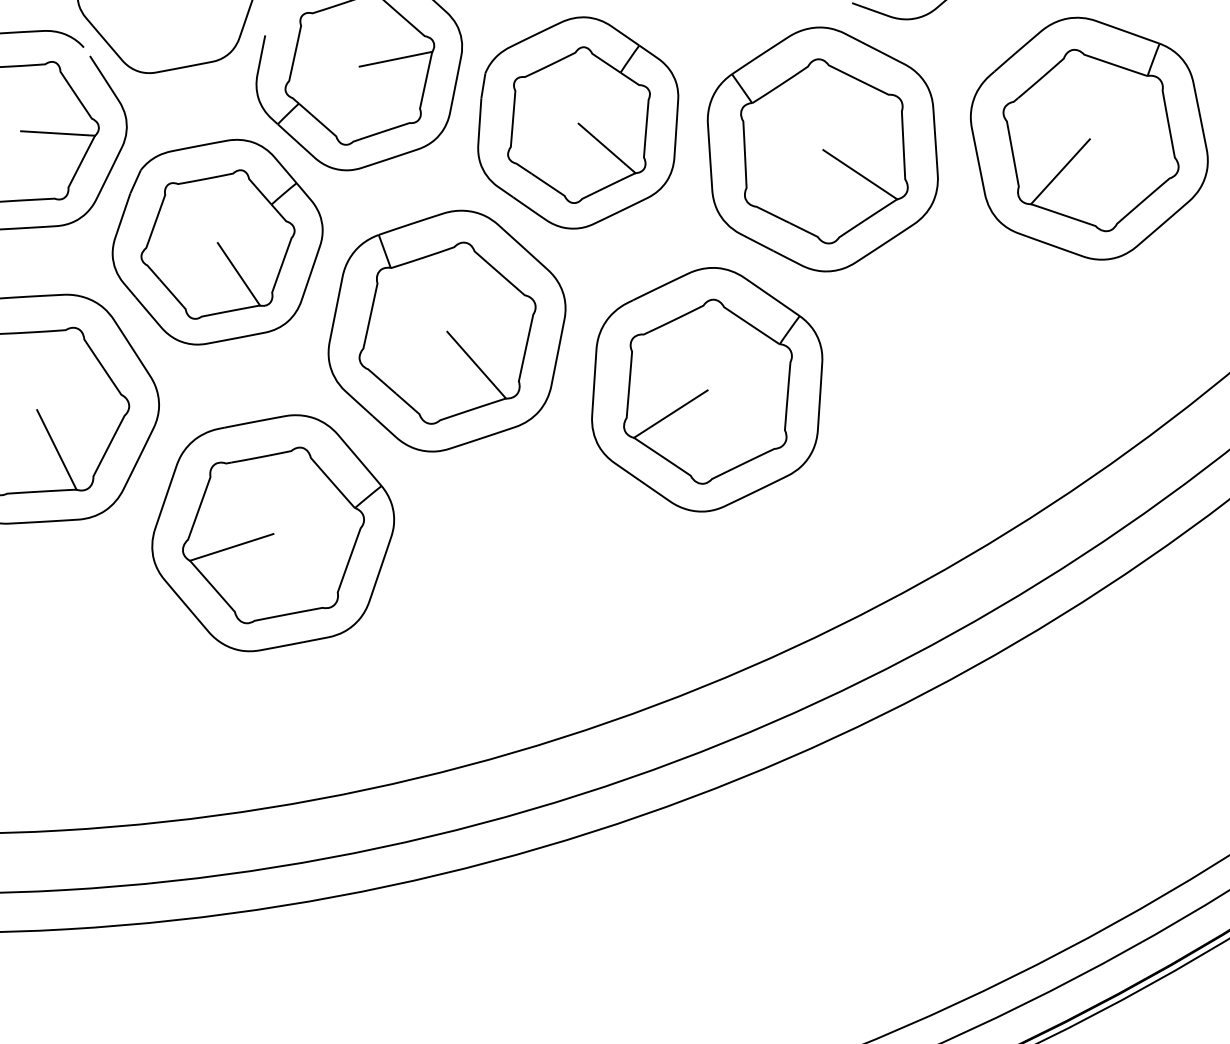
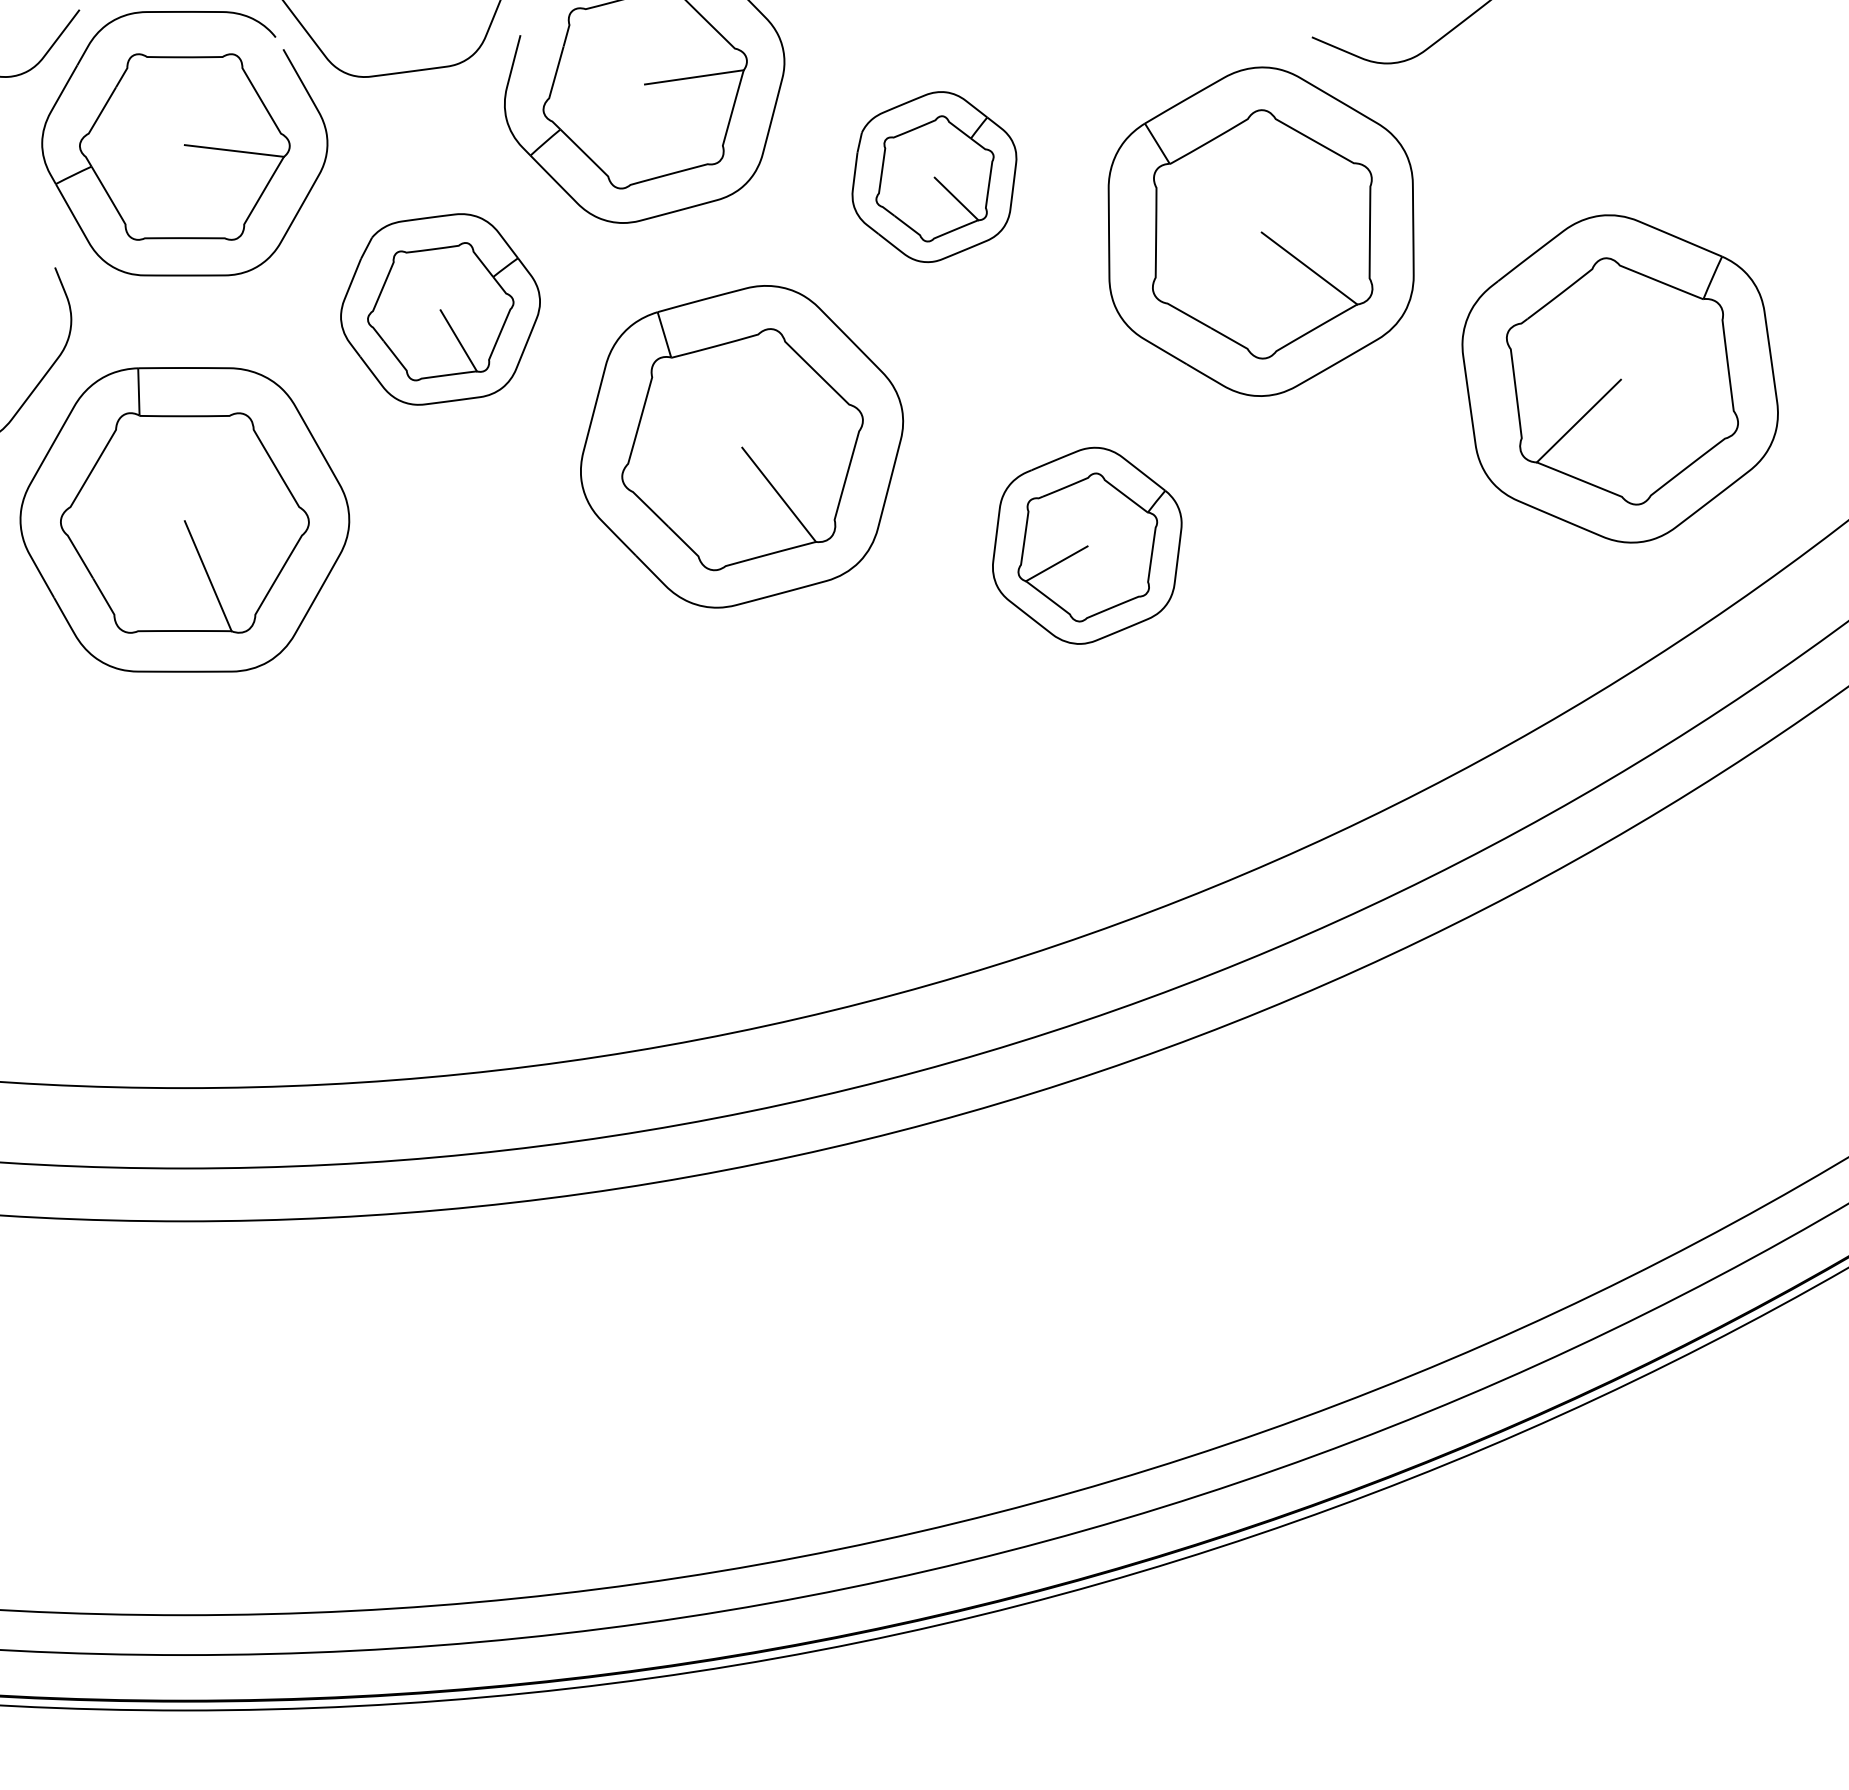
part: (578, 122) -> (934, 176), size x0.6
part: (1088, 138) -> (1619, 378), moved
part: (217, 242) -> (440, 309), size x0.7
part: (707, 389) -> (1087, 545), size x0.6
part: (273, 532) -> (492, 704), removed

